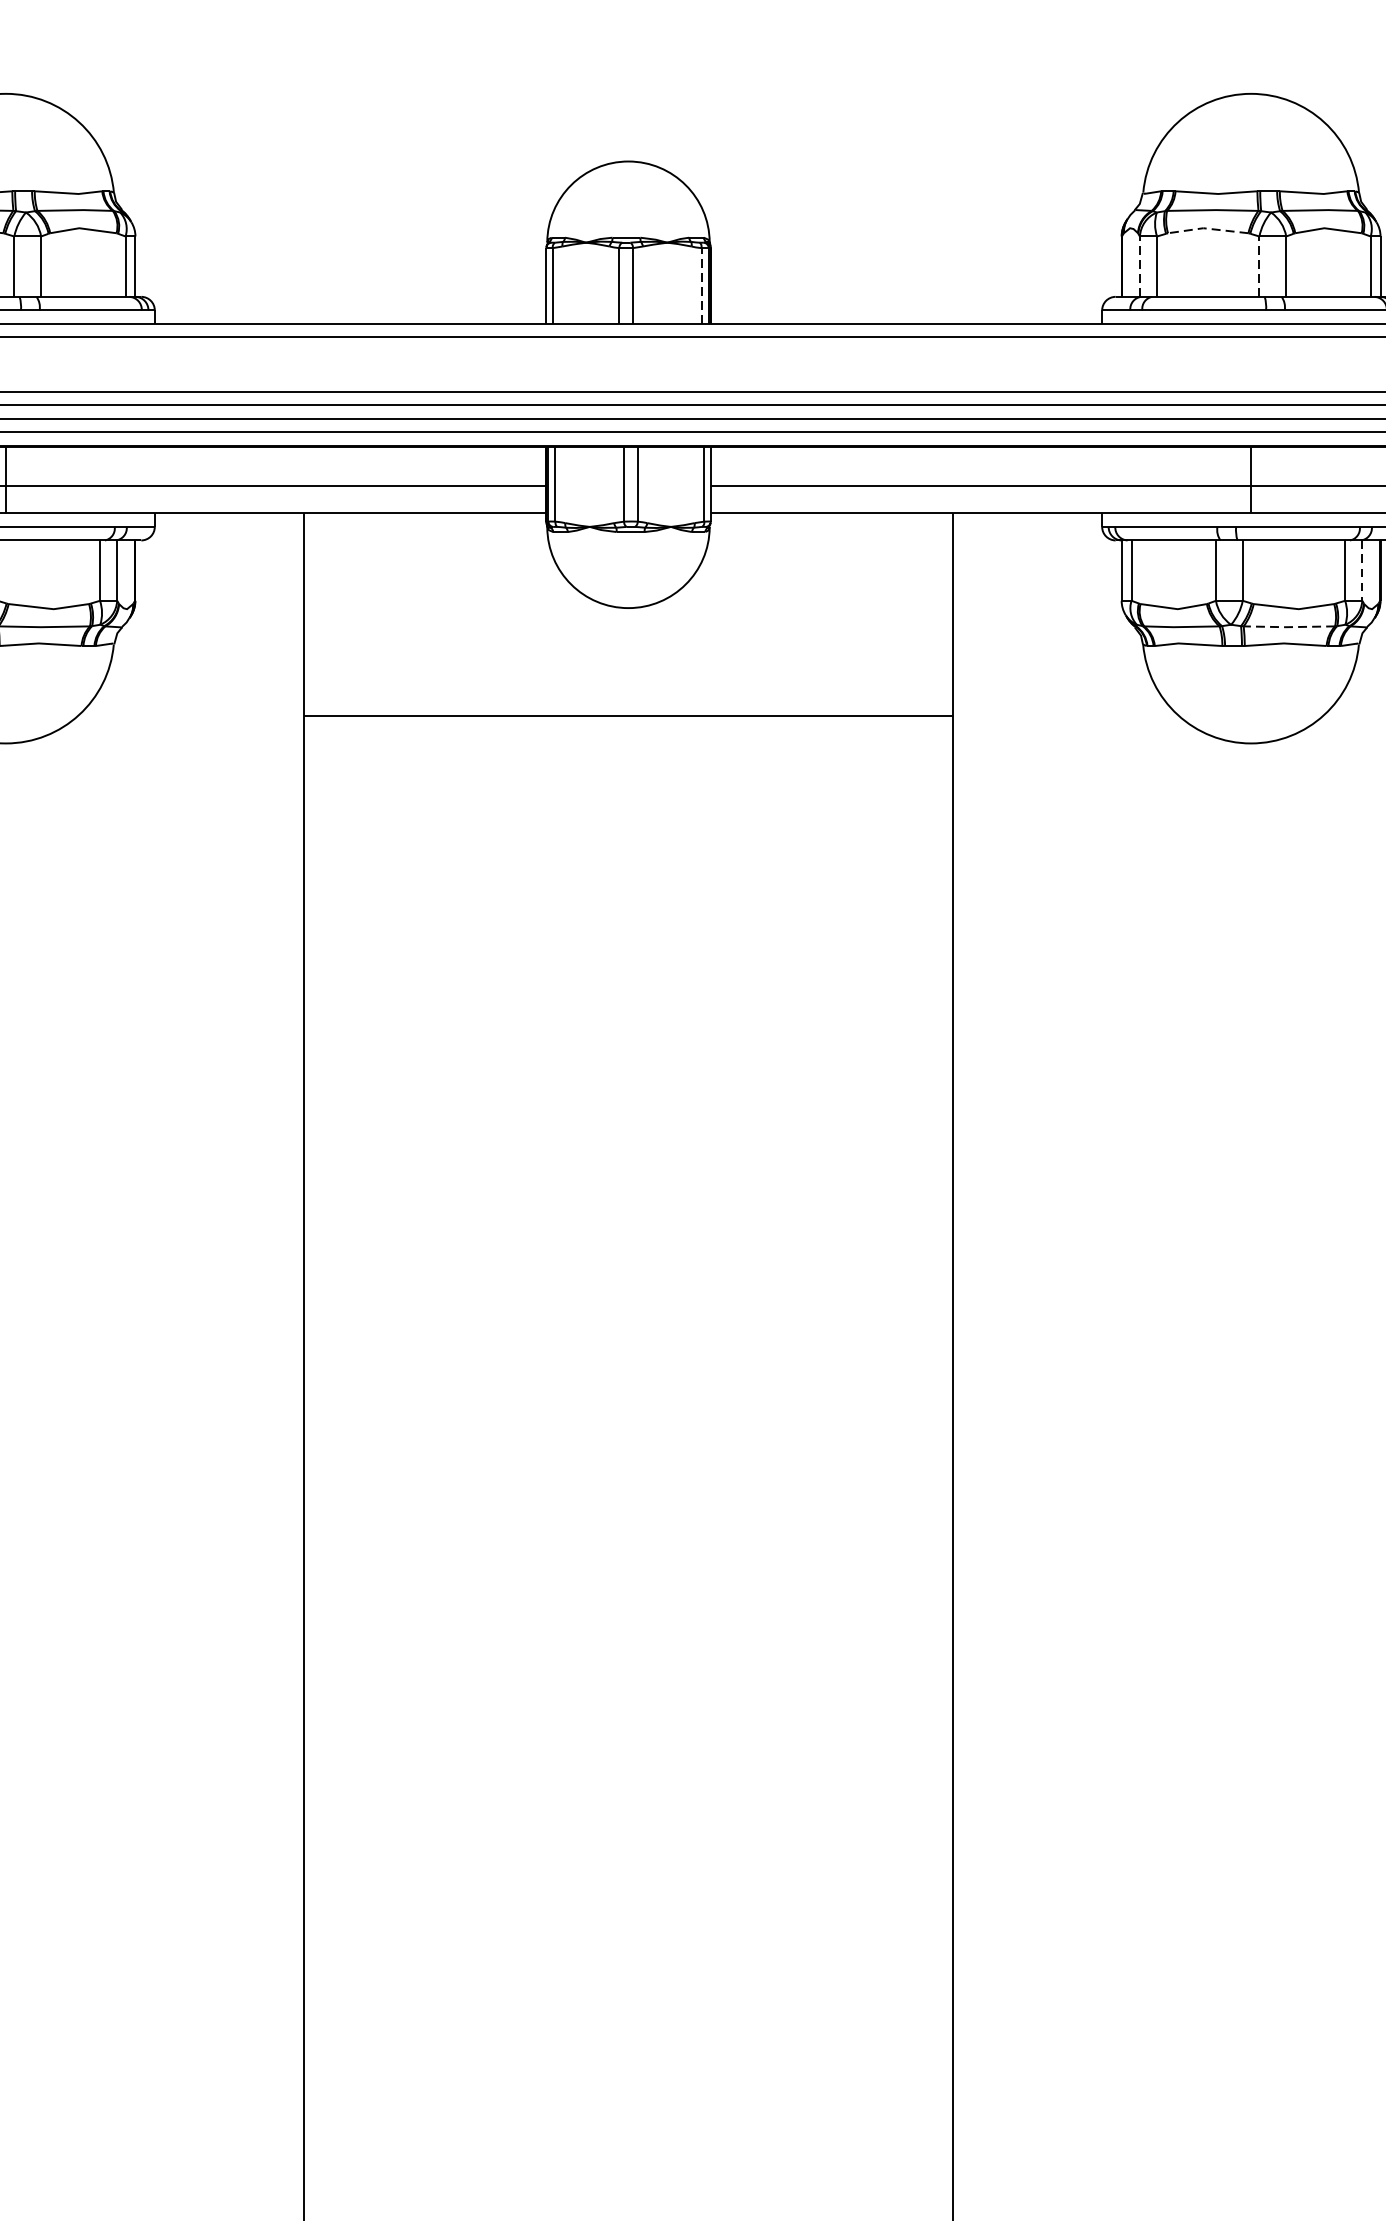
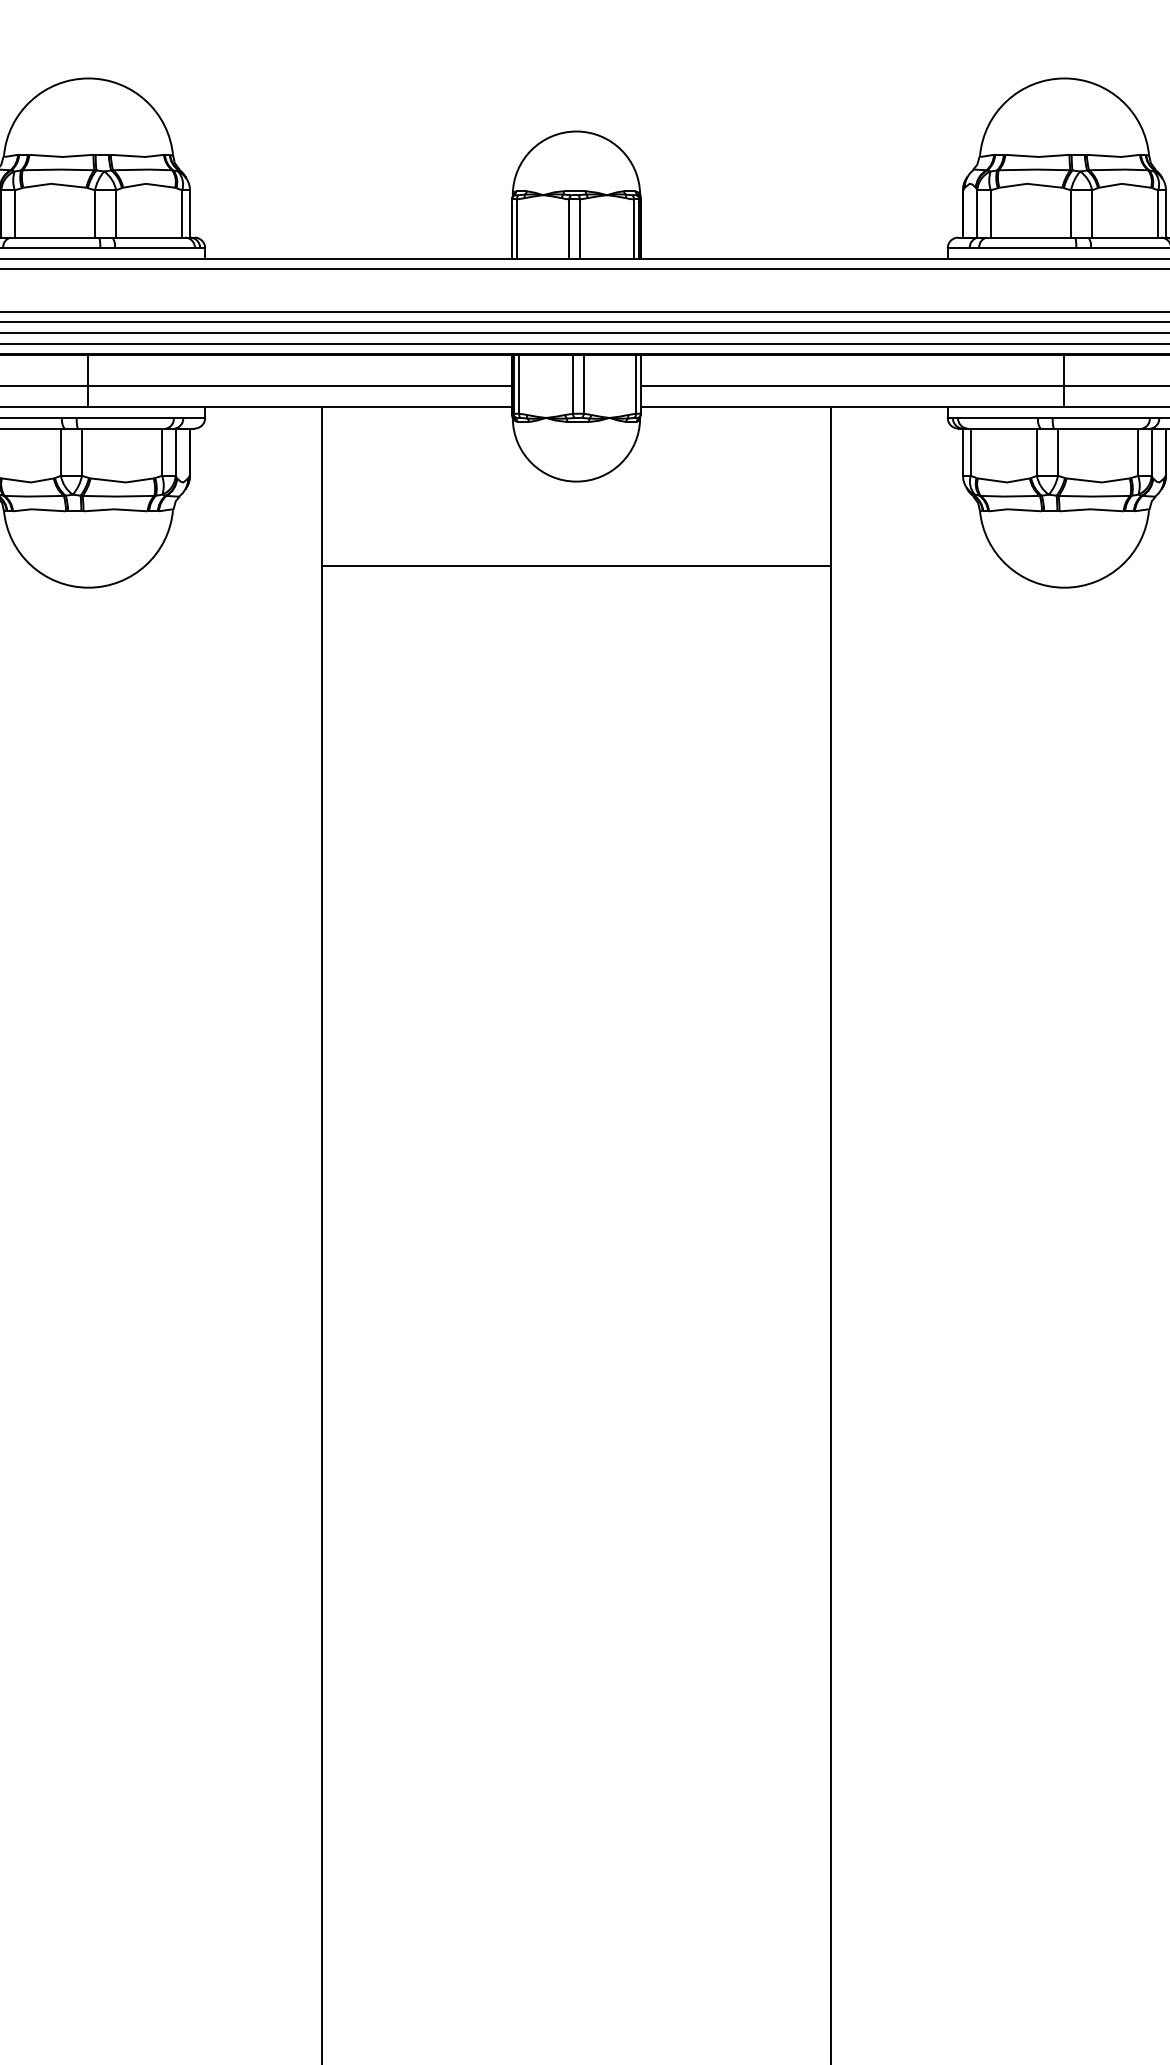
line: (1207, 229) -> (1030, 184), dashed -> solid
line: (1140, 266) -> (977, 213), dashed -> solid
line: (1260, 266) -> (1071, 213), dashed -> solid
line: (701, 286) -> (633, 229), dashed -> solid
line: (1362, 570) -> (1151, 452), dashed -> solid
line: (1288, 627) -> (1093, 496), dashed -> solid

